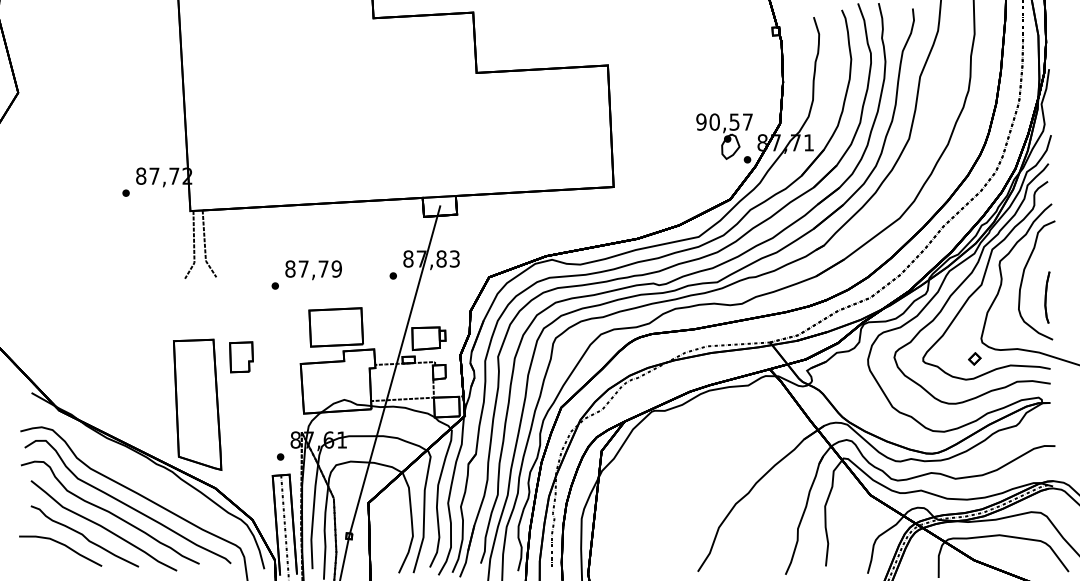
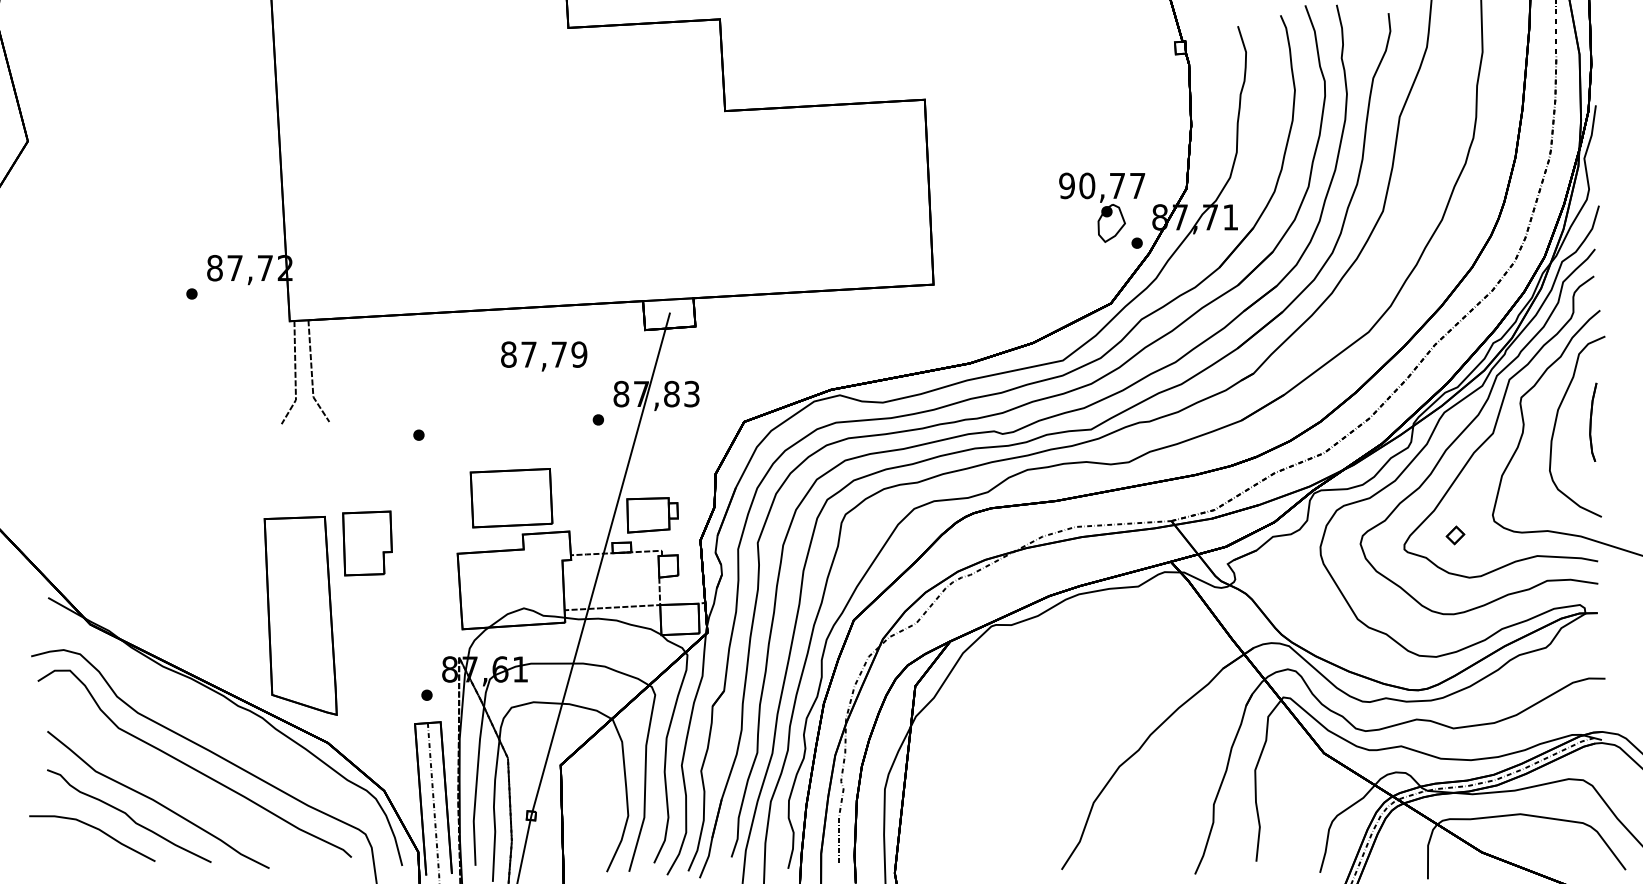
text: (734, 121) -> (1117, 184), 90,57 -> 90,77
text: (313, 270) -> (543, 356), moved
part: (1047, 297) -> (1593, 422), moved
part: (241, 357) -> (367, 543), size x1.4
part: (974, 358) -> (1454, 534), moved
curve: (109, 512) -> (166, 779), removed

